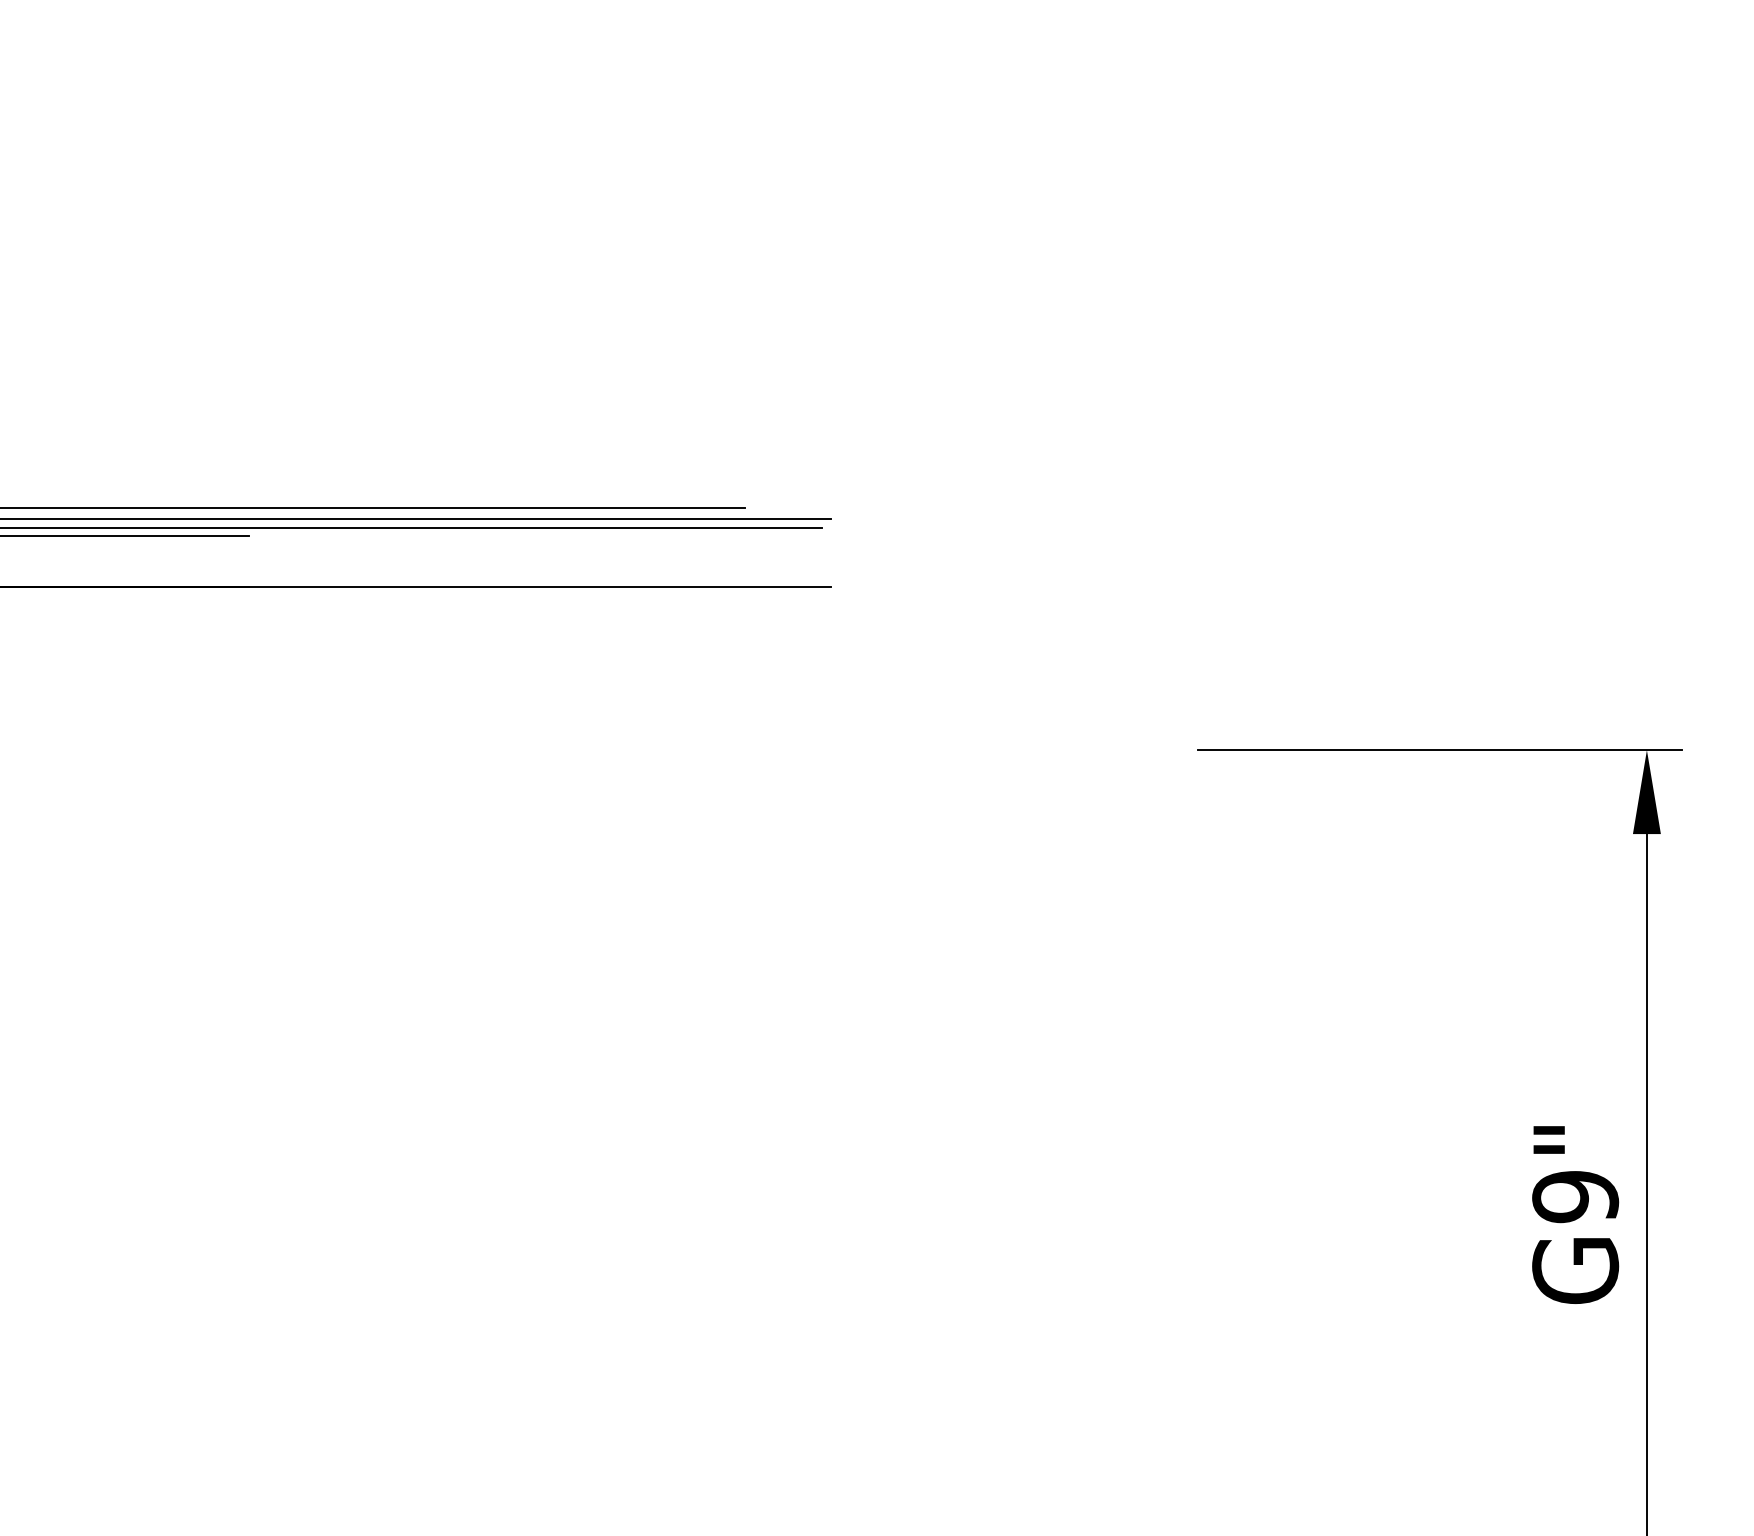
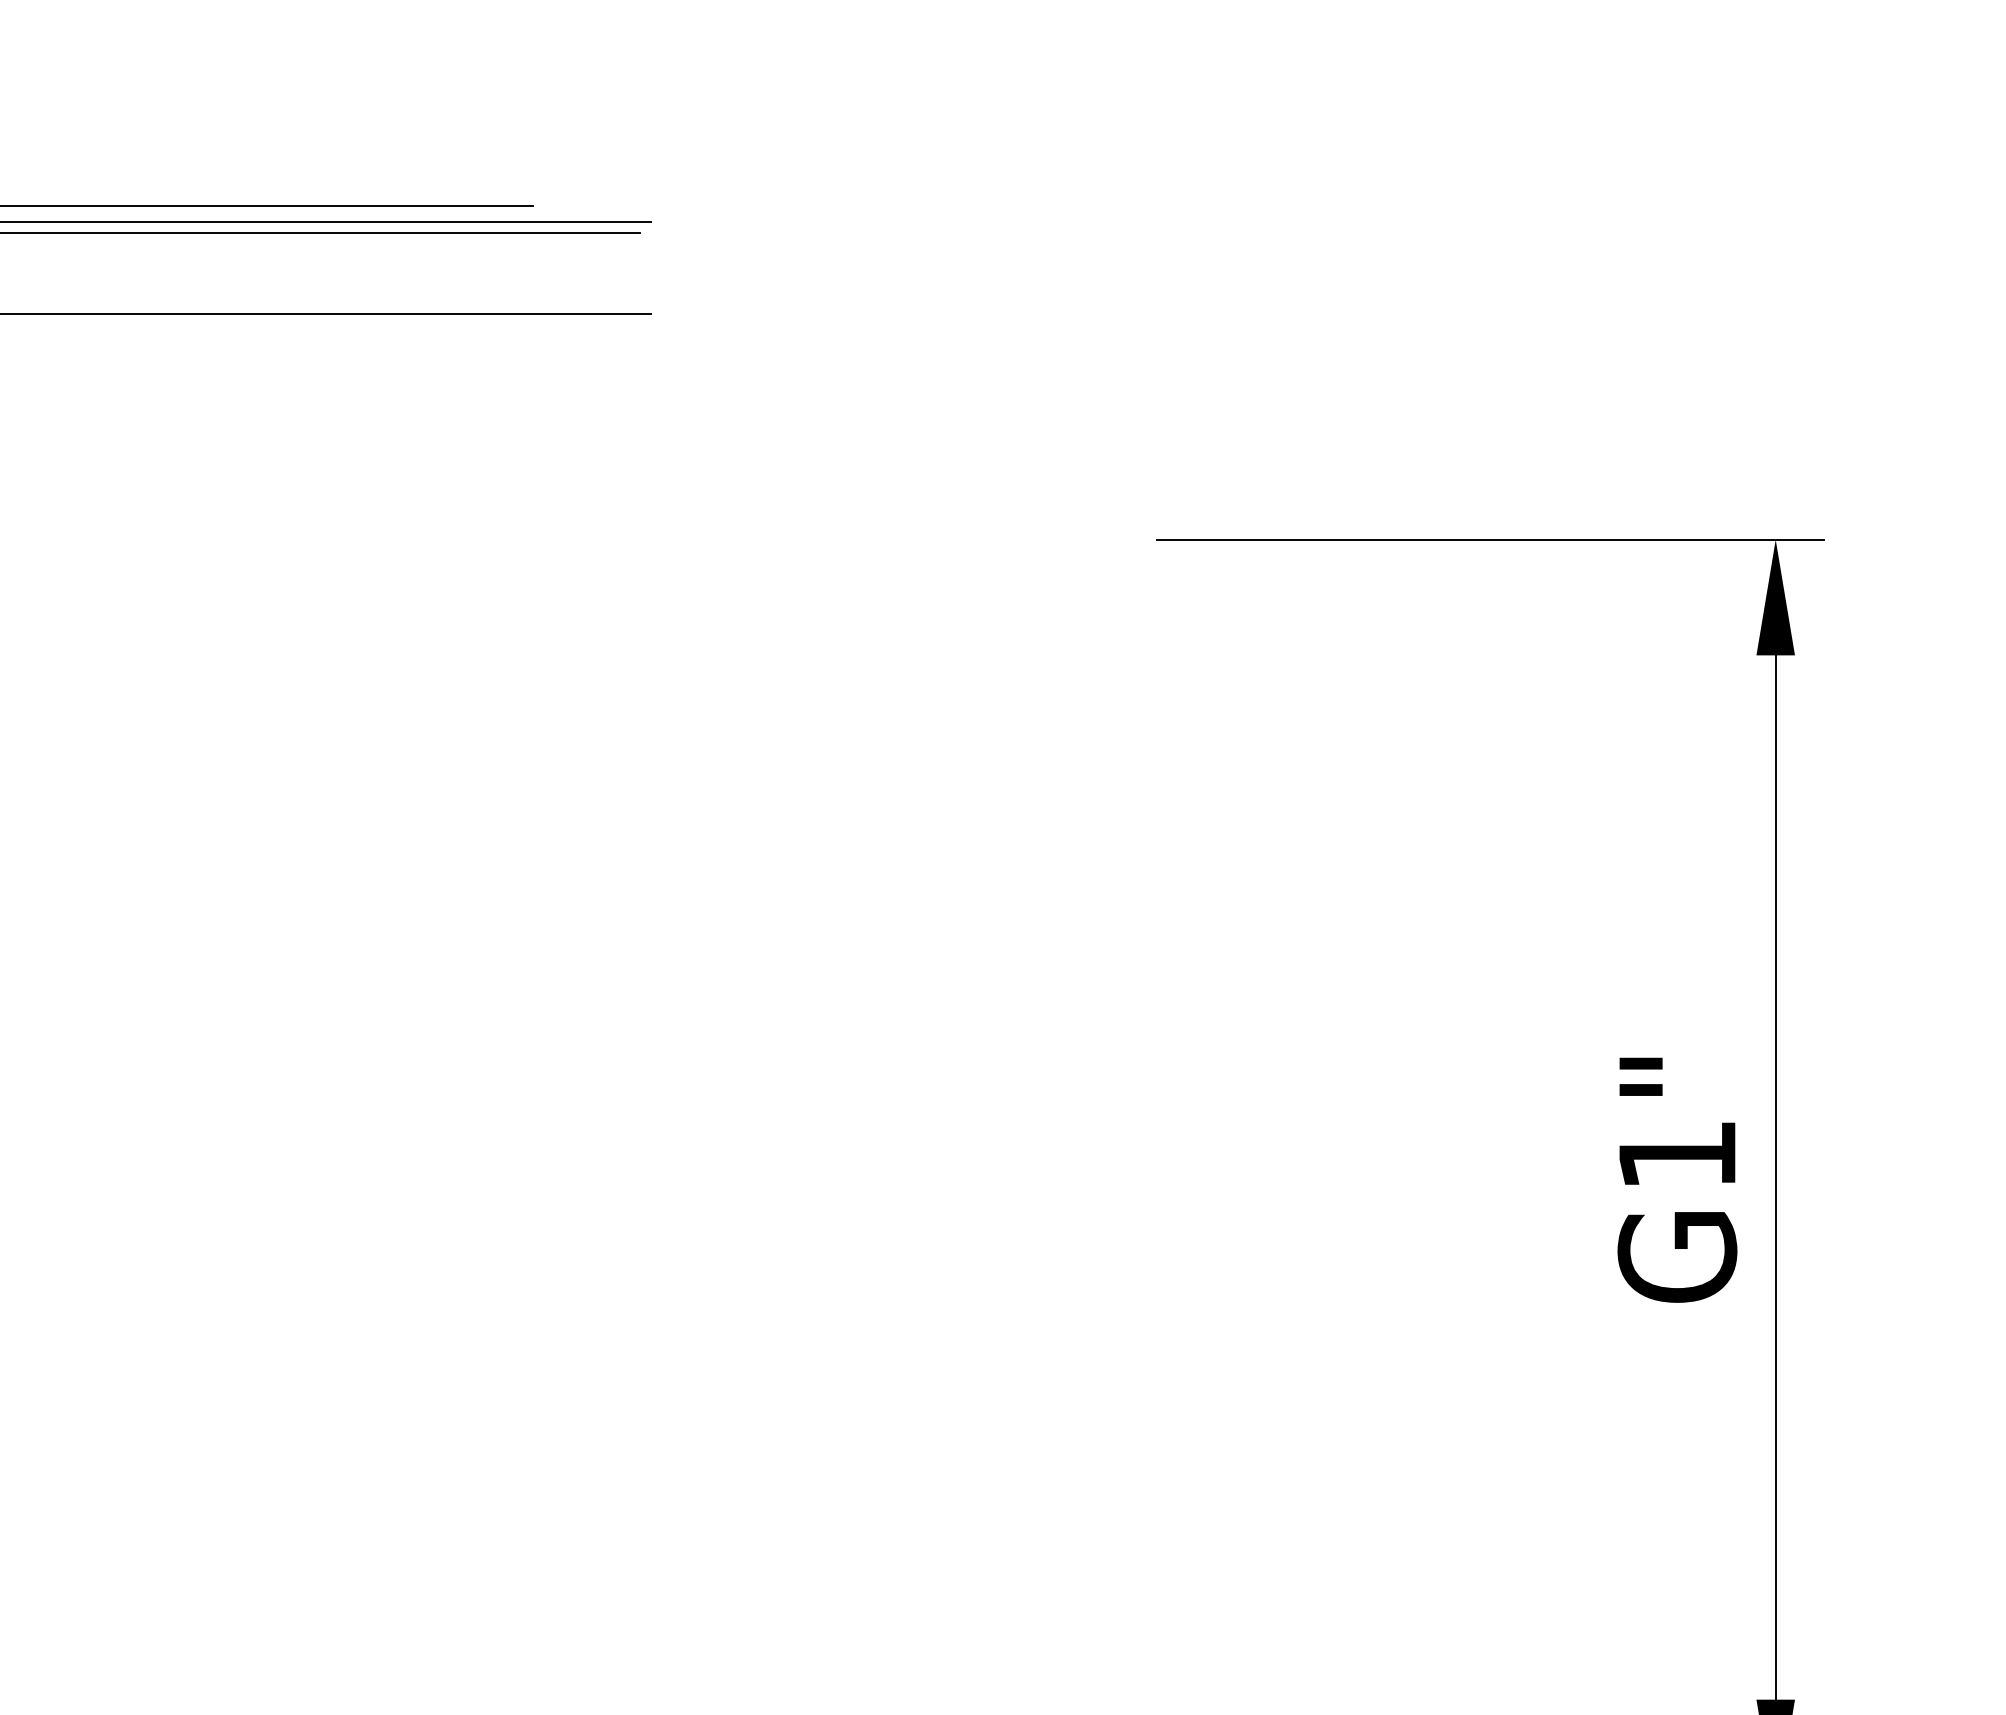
text: (1575, 1197) -> (1677, 1156), G9" -> G1"

